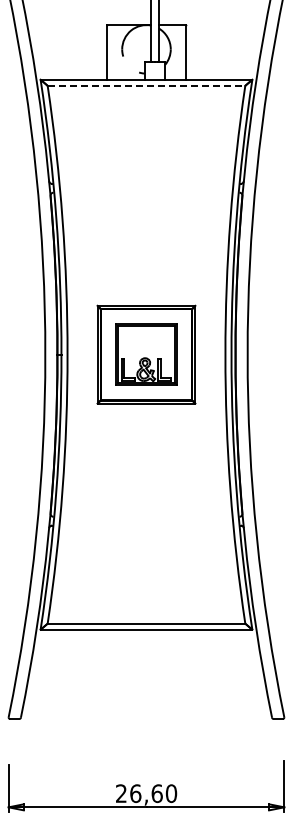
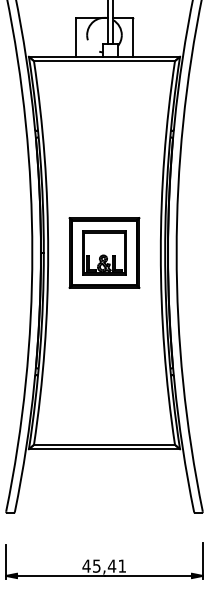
line: (146, 85) -> (104, 60), dashed -> solid
text: (146, 793) -> (104, 566), 26,60 -> 45,41

